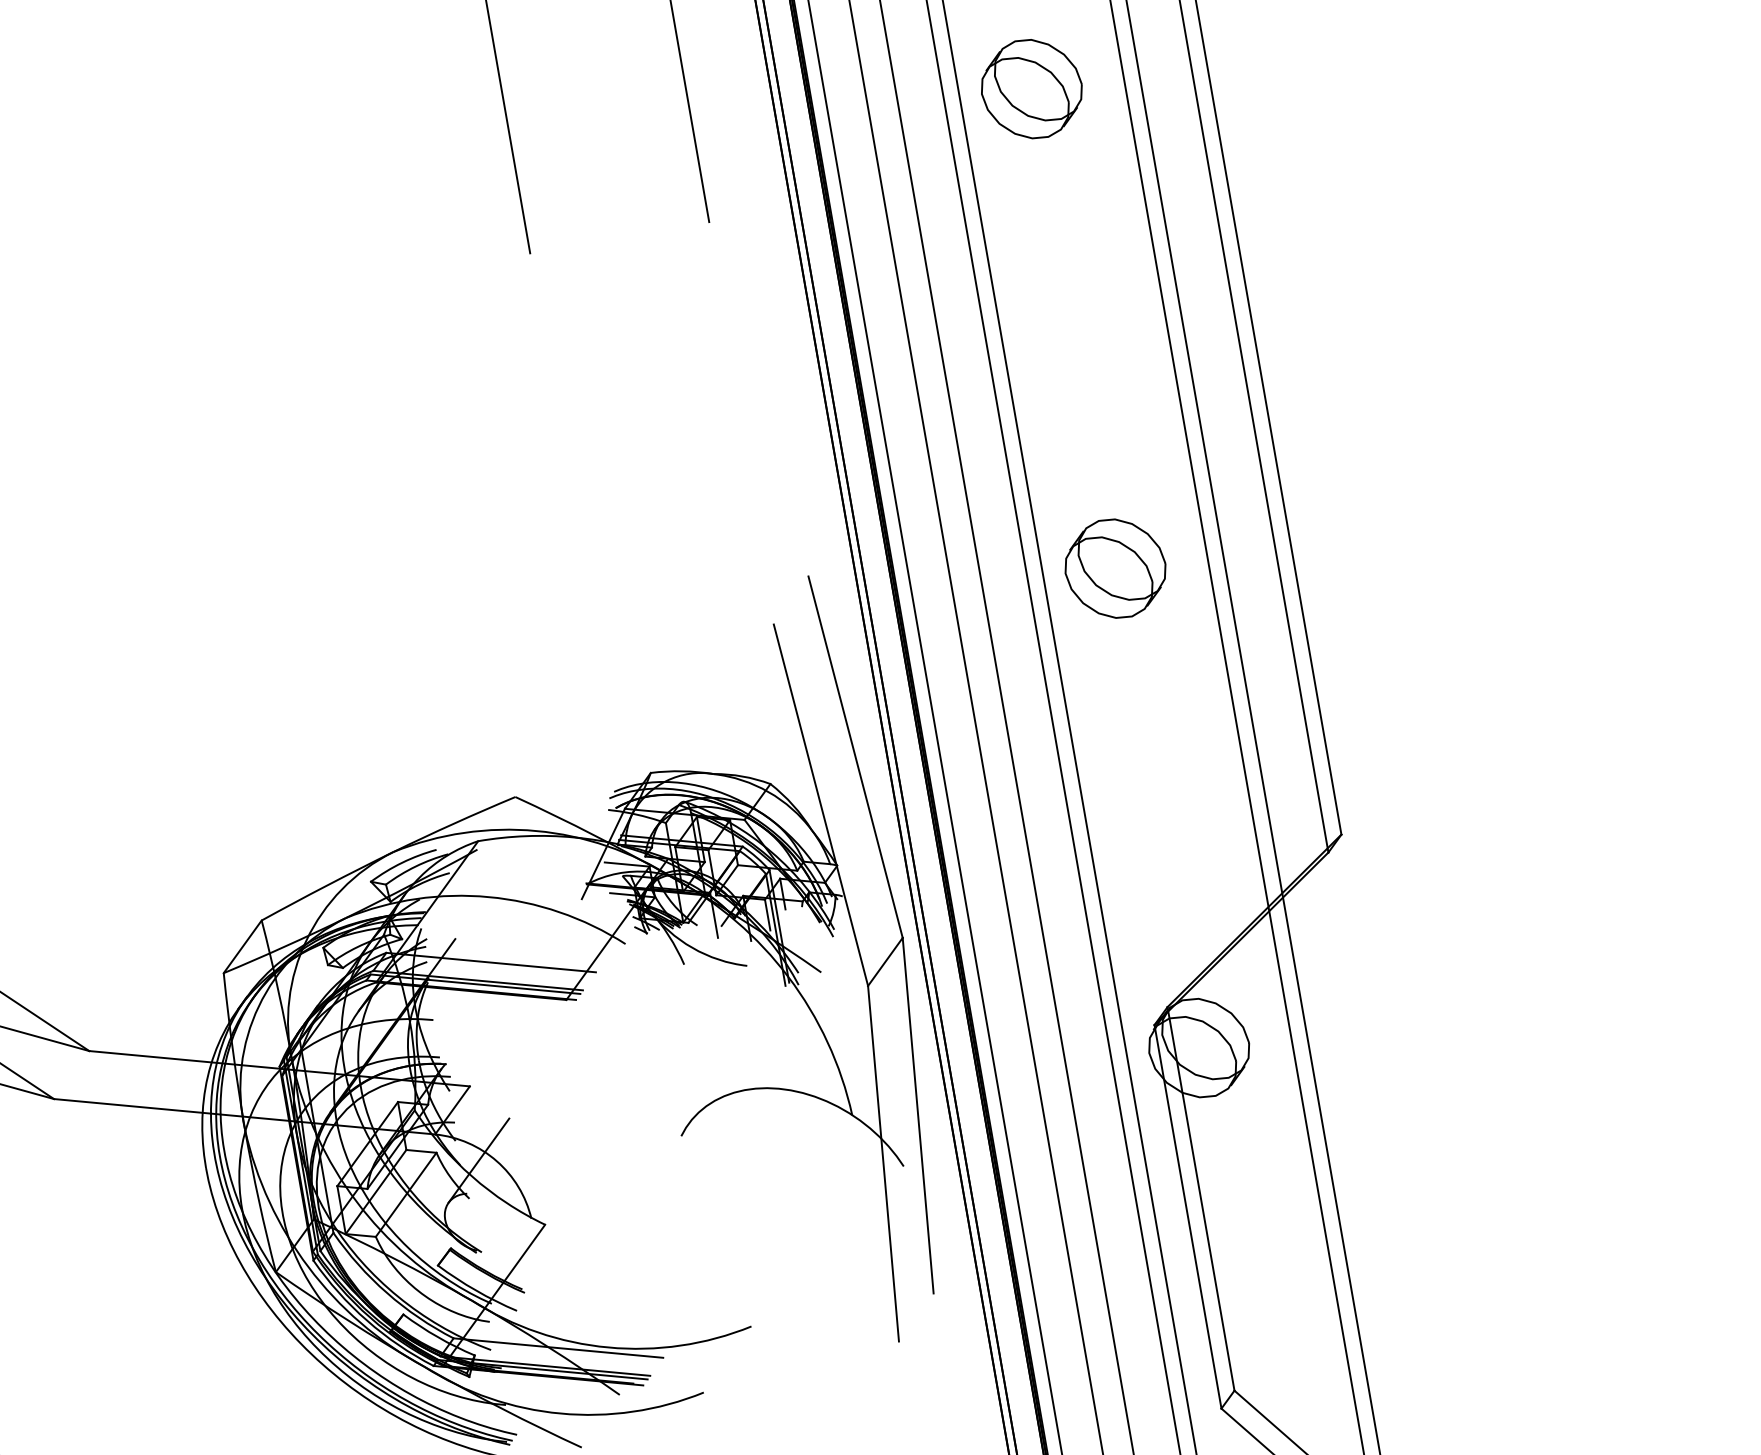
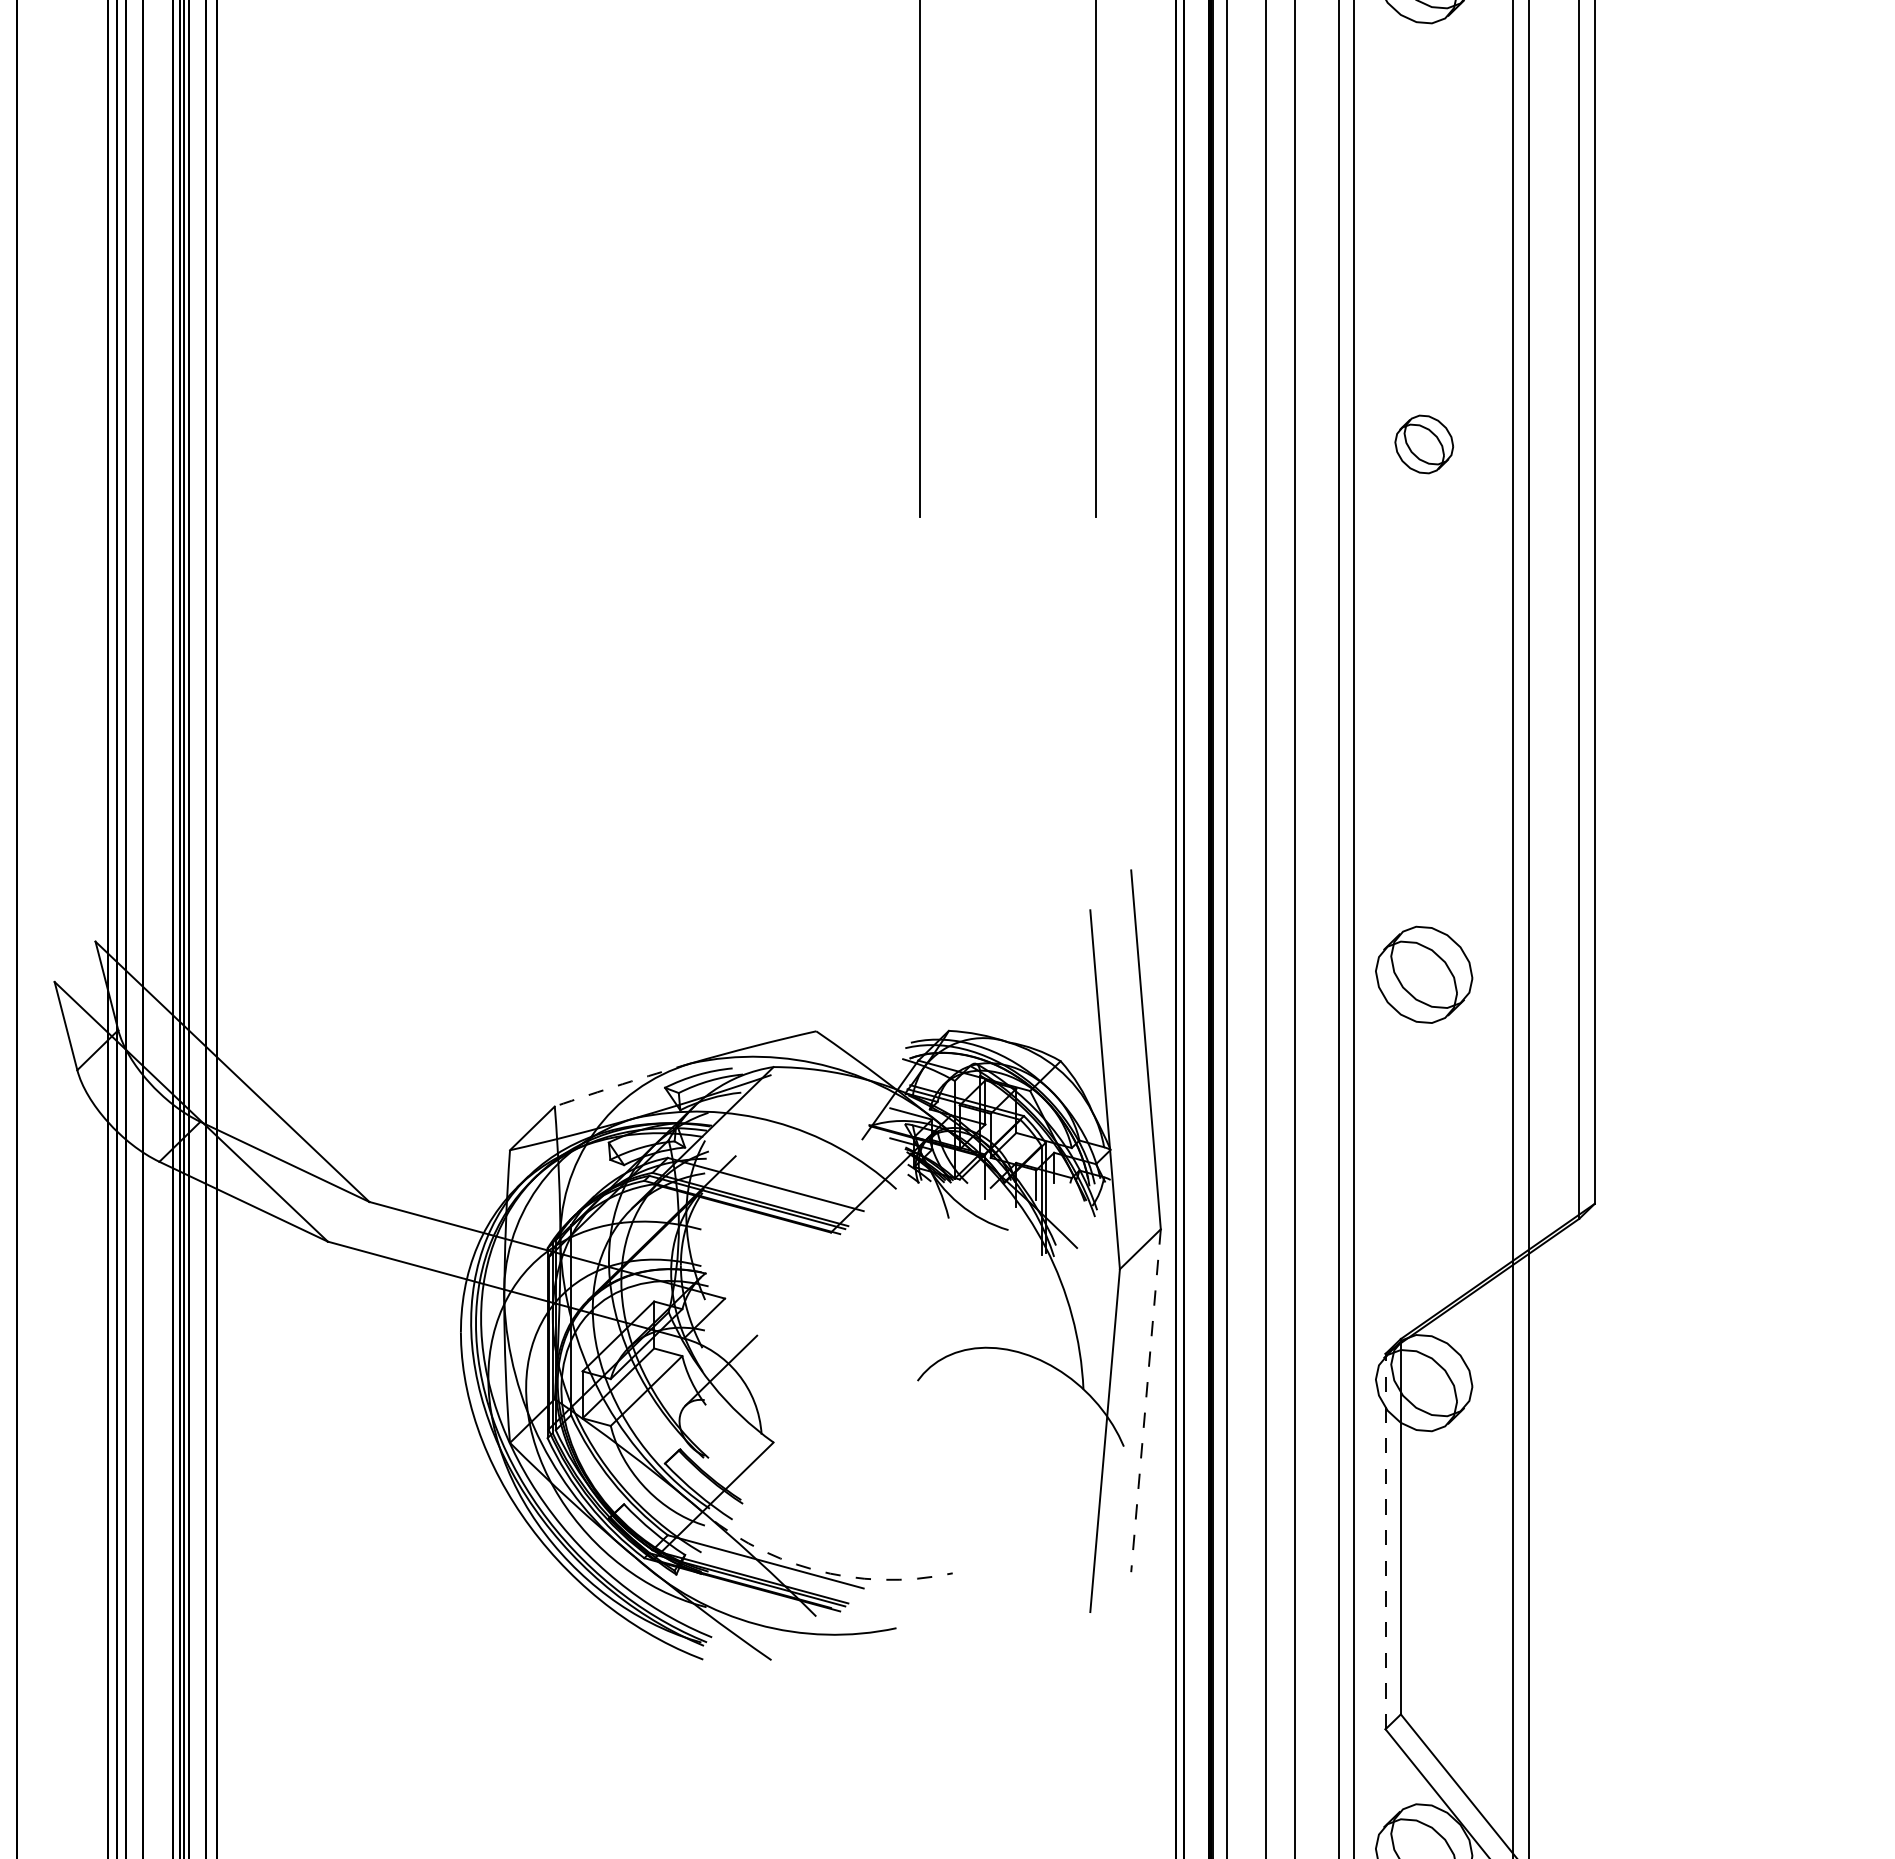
part: (1032, 89) -> (1424, 444), size x0.6
part: (1115, 568) -> (1424, 974), moved
arc: (326, 885) -> (622, 1084), solid -> dashed
line: (917, 1116) -> (1145, 1401), solid -> dashed
line: (1187, 1216) -> (1385, 1541), solid -> dashed
arc: (608, 1347) -> (813, 1569), solid -> dashed

